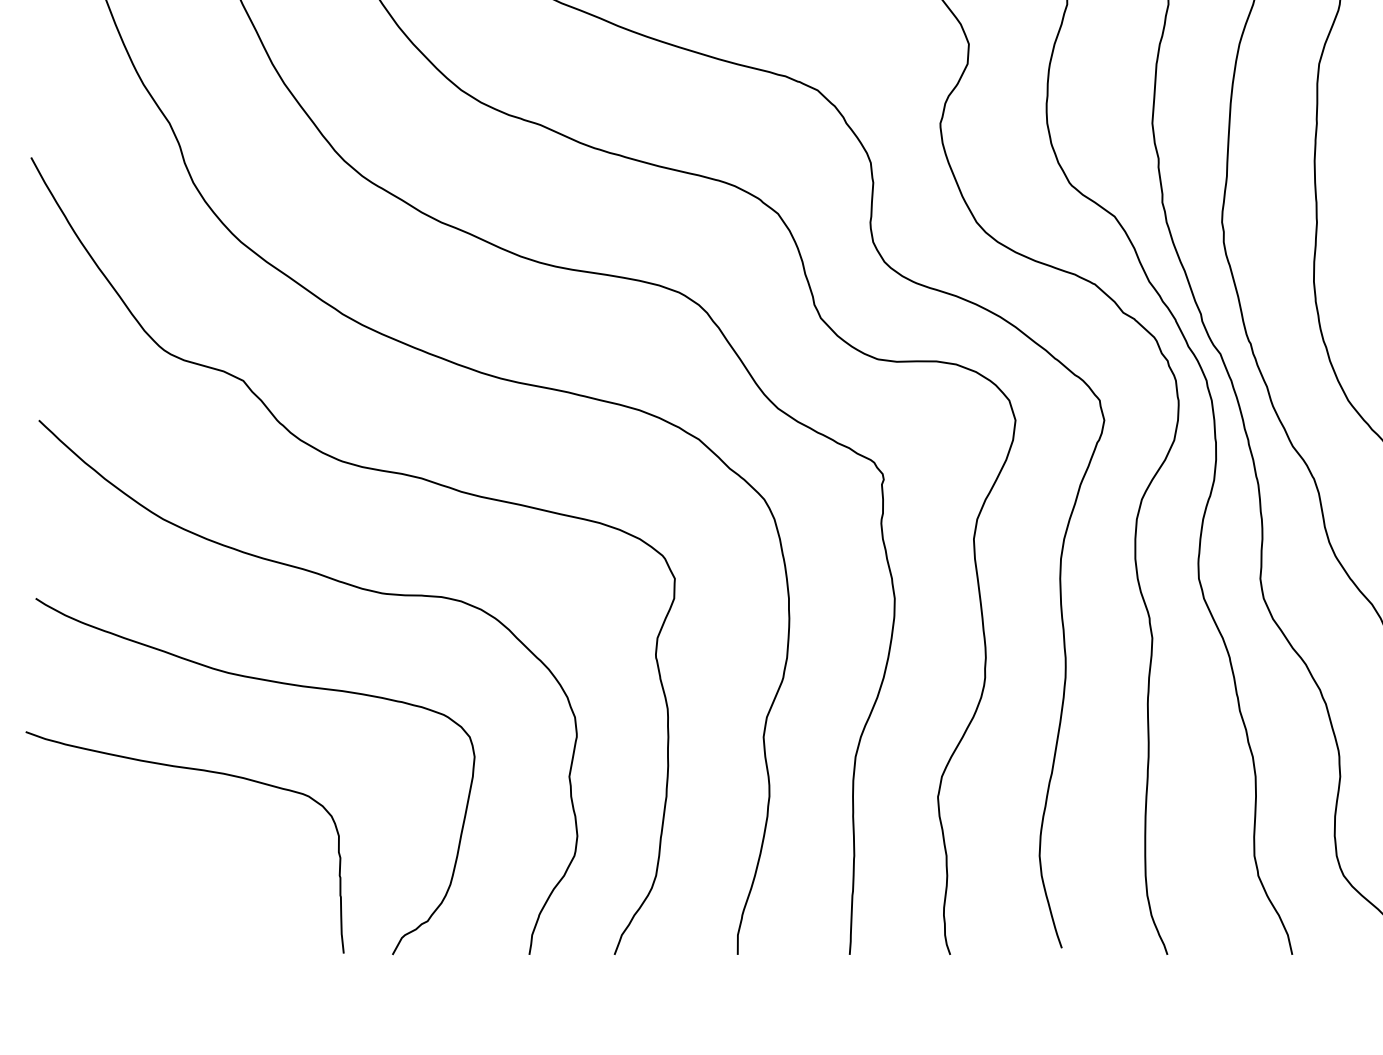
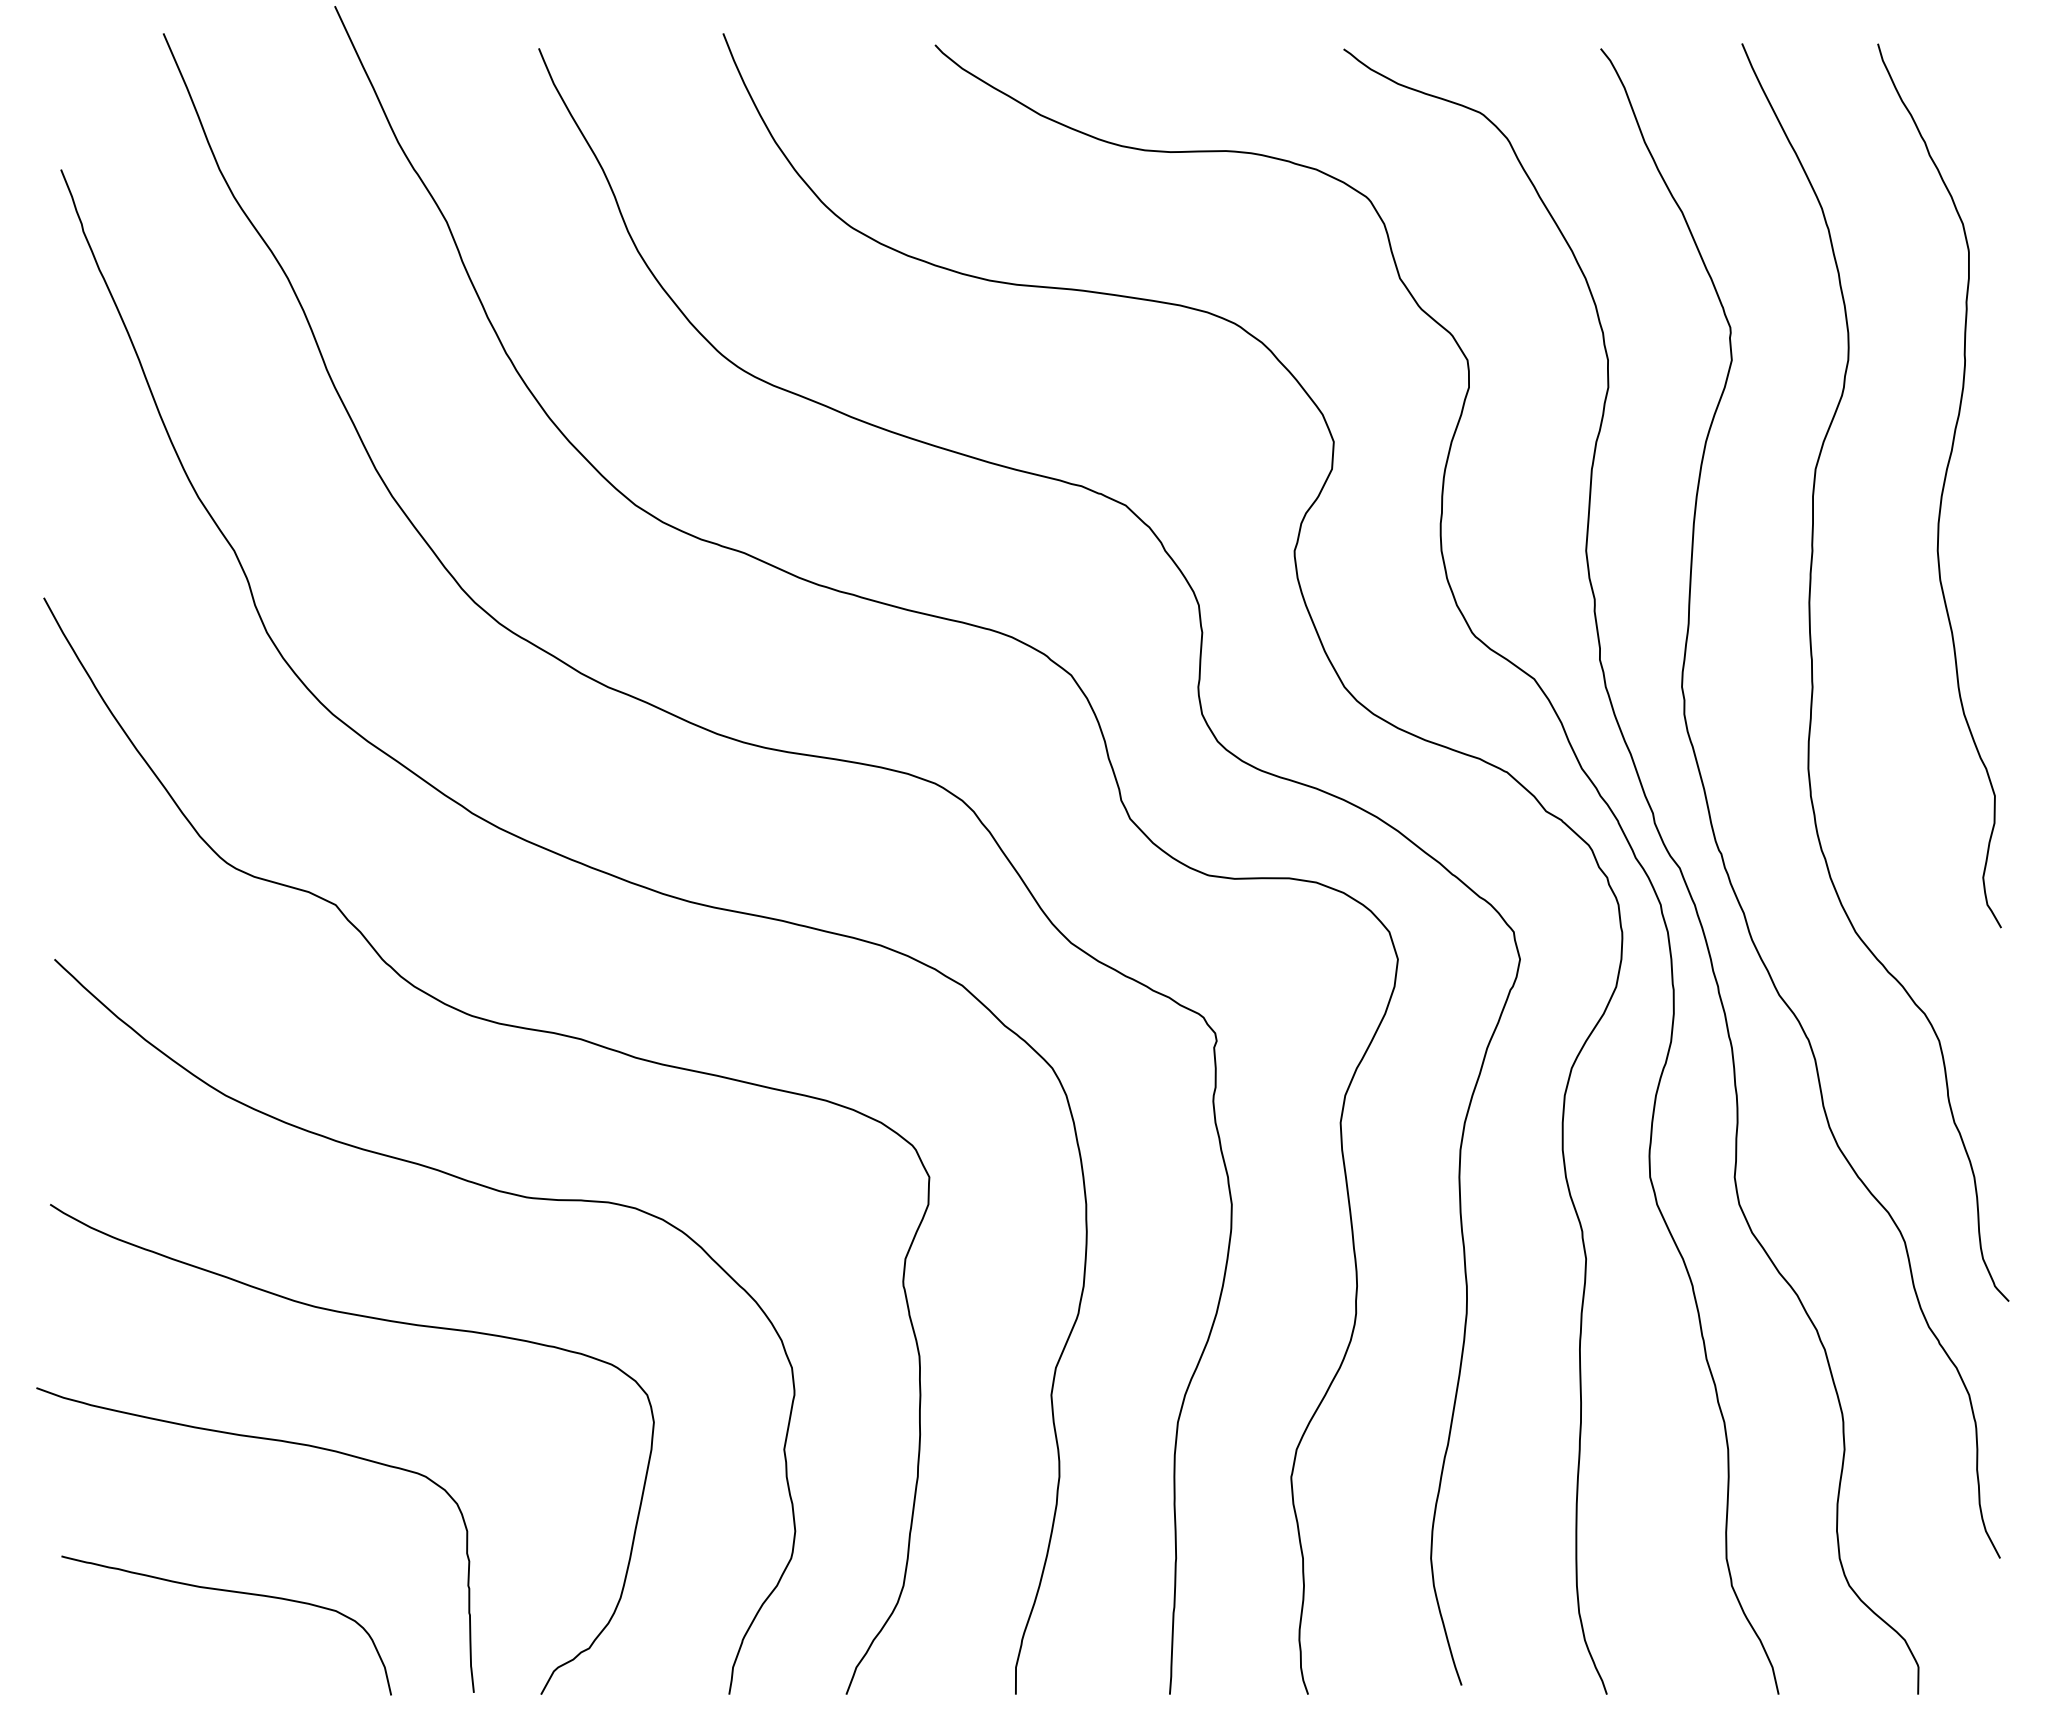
curve: (166, 880) -> (230, 1592), added

